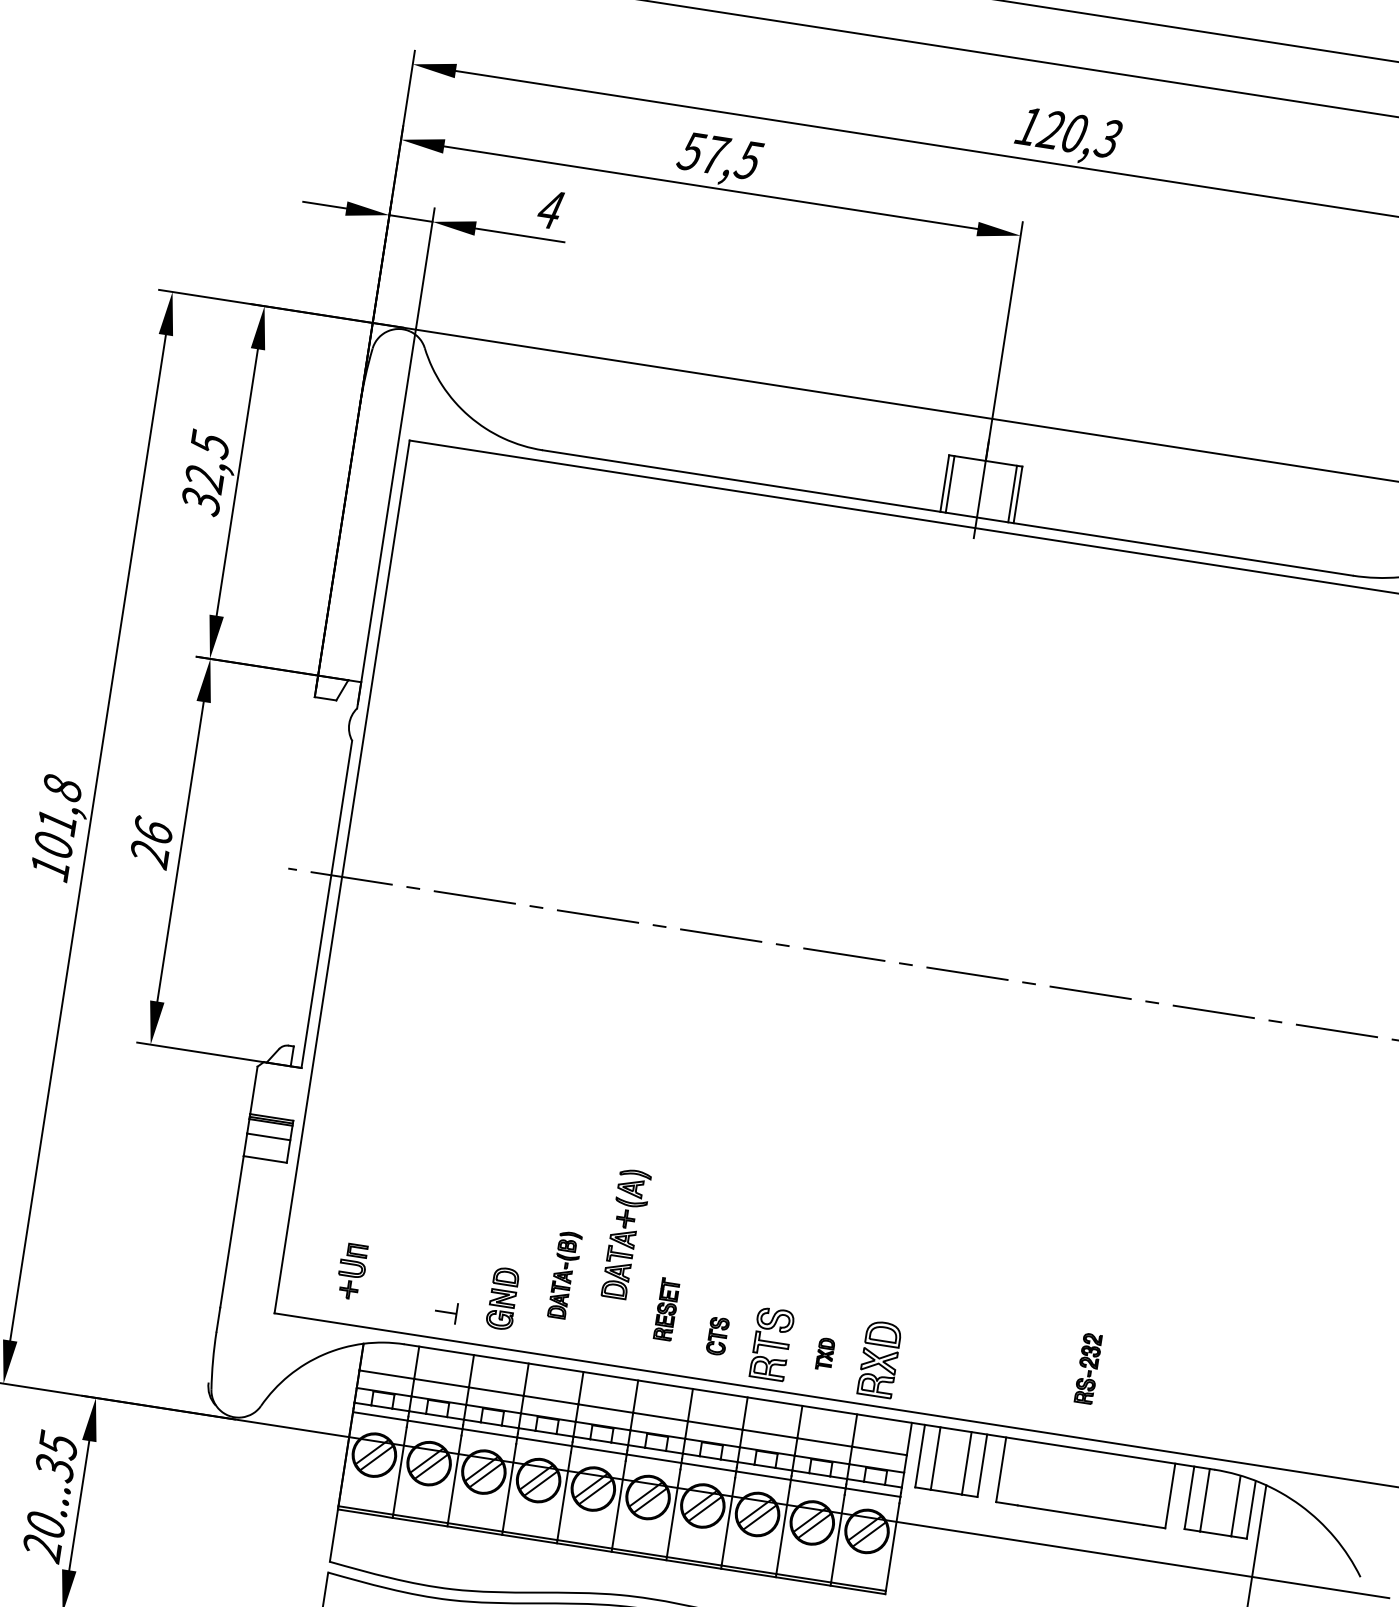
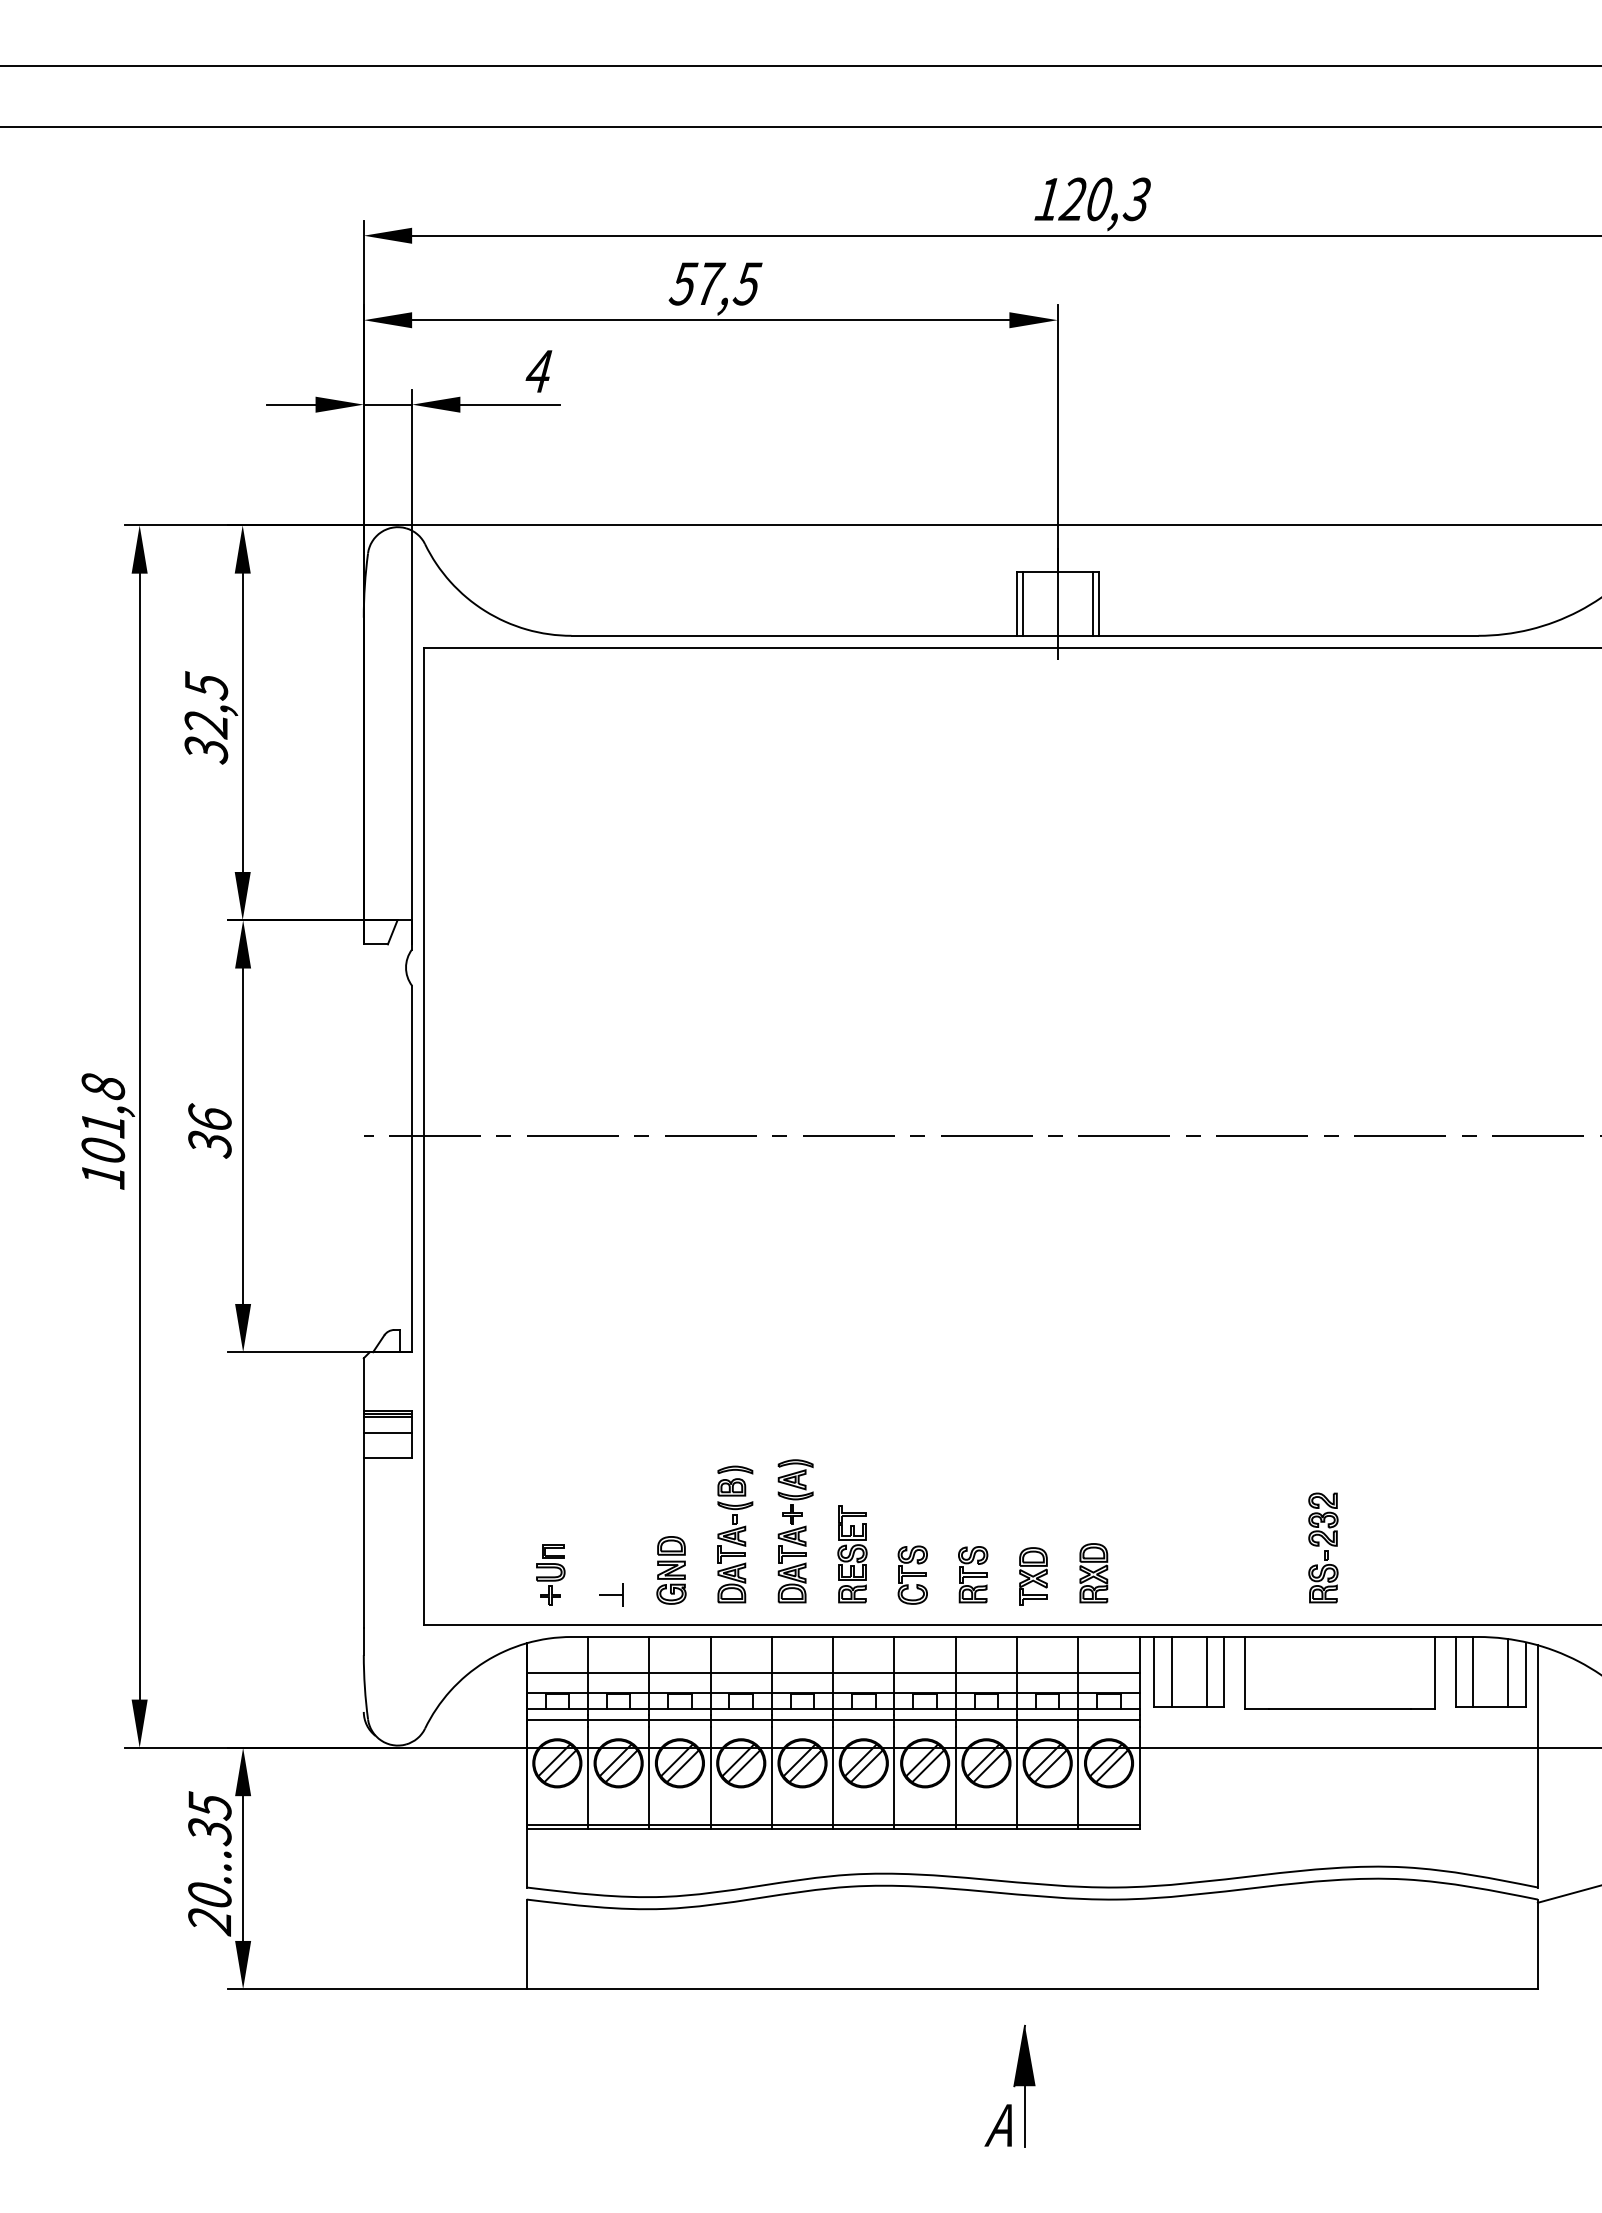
text: (149, 854) -> (209, 1144), 26 -> 36
part: (626, 1234) -> (795, 1531), moved
part: (351, 1270) -> (550, 1574), moved
part: (565, 1275) -> (735, 1534), size x1.43
part: (666, 1309) -> (852, 1554), size x1.43
part: (717, 1335) -> (912, 1574), size x1.43
part: (772, 1344) -> (973, 1574), size x0.71
part: (825, 1354) -> (1033, 1576), size x1.67
part: (879, 1359) -> (1093, 1573), size x0.71
part: (1088, 1368) -> (1323, 1547), size x1.43

